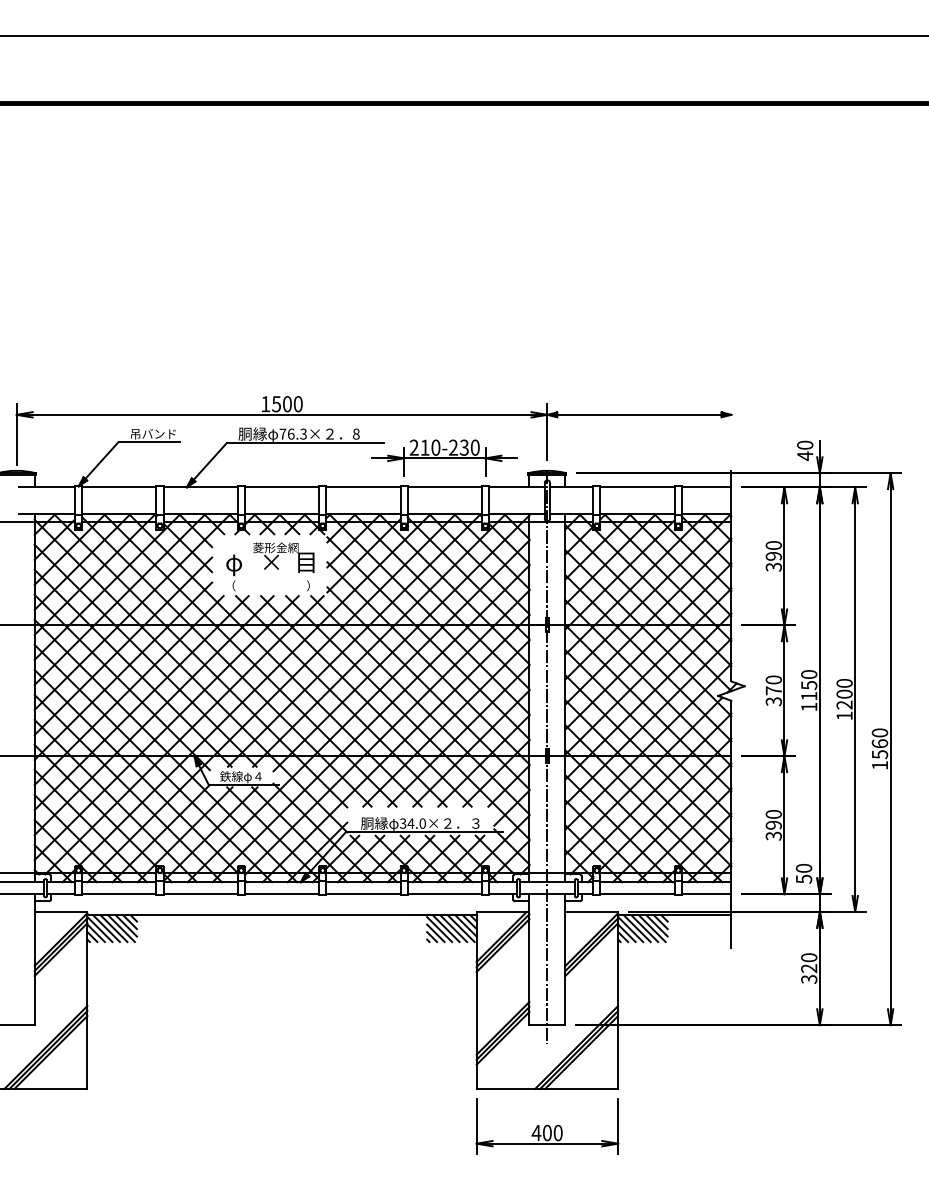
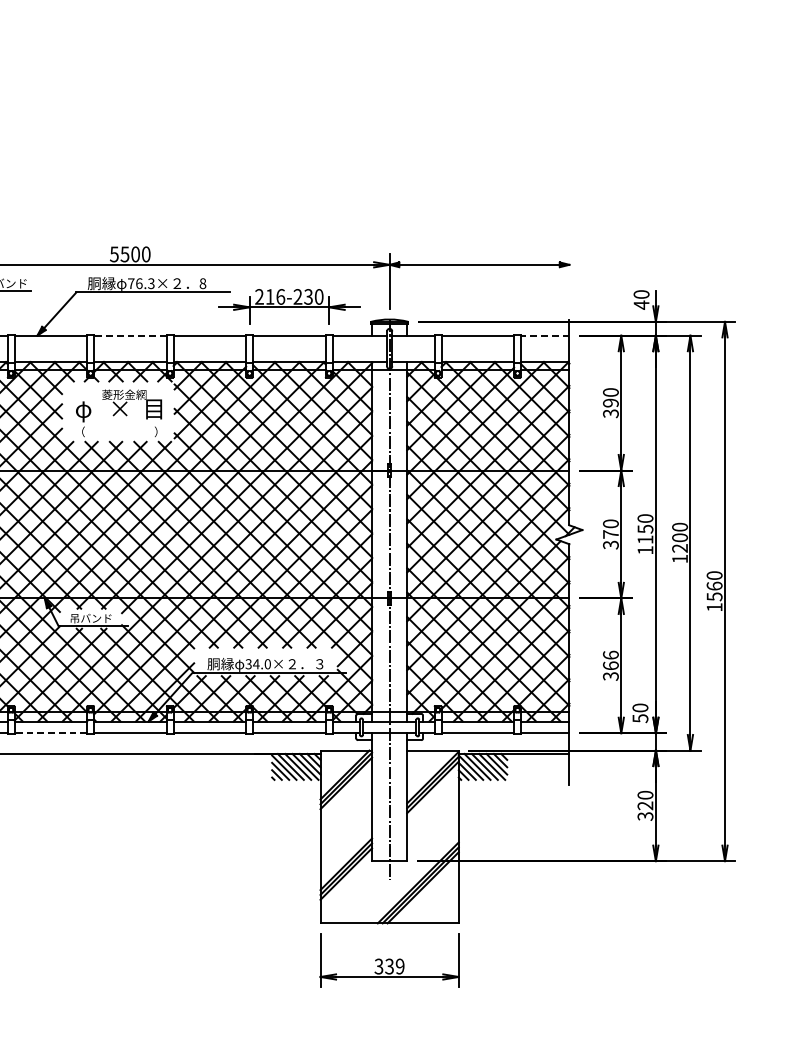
text: (265, 404) -> (114, 254), 1500 -> 5500
text: (435, 447) -> (280, 296), 210-230 -> 216-230
line: (281, 487) -> (129, 335), solid -> dashed
line: (706, 487) -> (545, 335), solid -> dashed
text: (241, 777) -> (90, 619), 鉄線φ４ -> 吊バンド
text: (773, 819) -> (610, 660), 390 -> 366
line: (200, 894) -> (50, 733), solid -> dashed
text: (546, 1132) -> (388, 966), 400 -> 339

